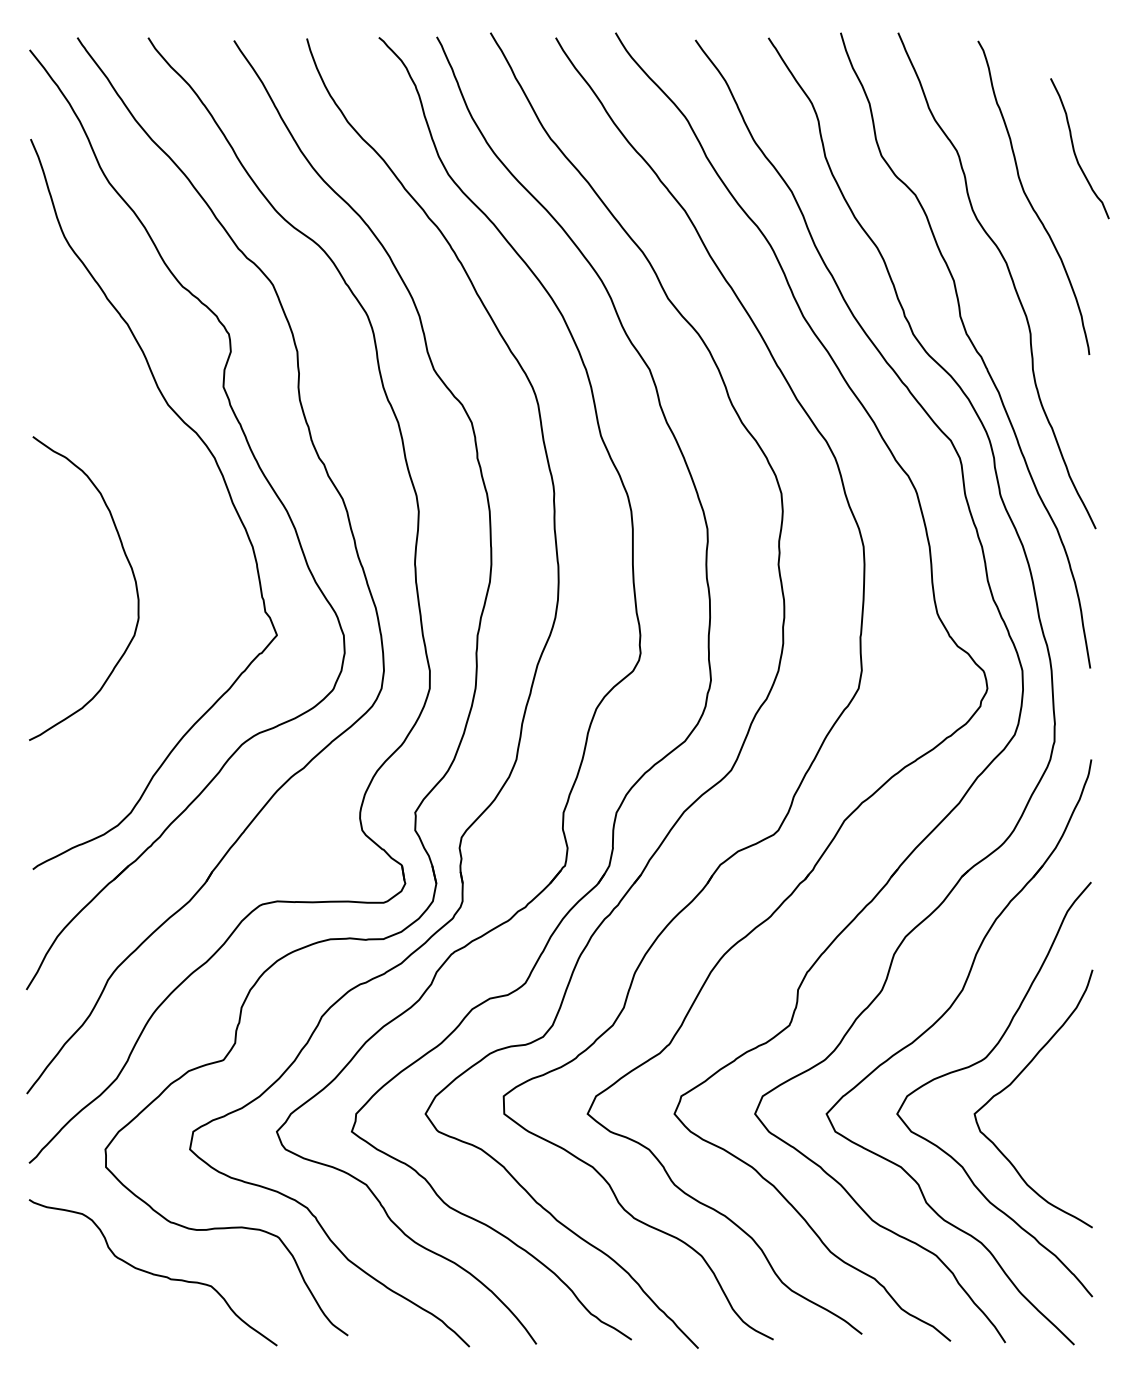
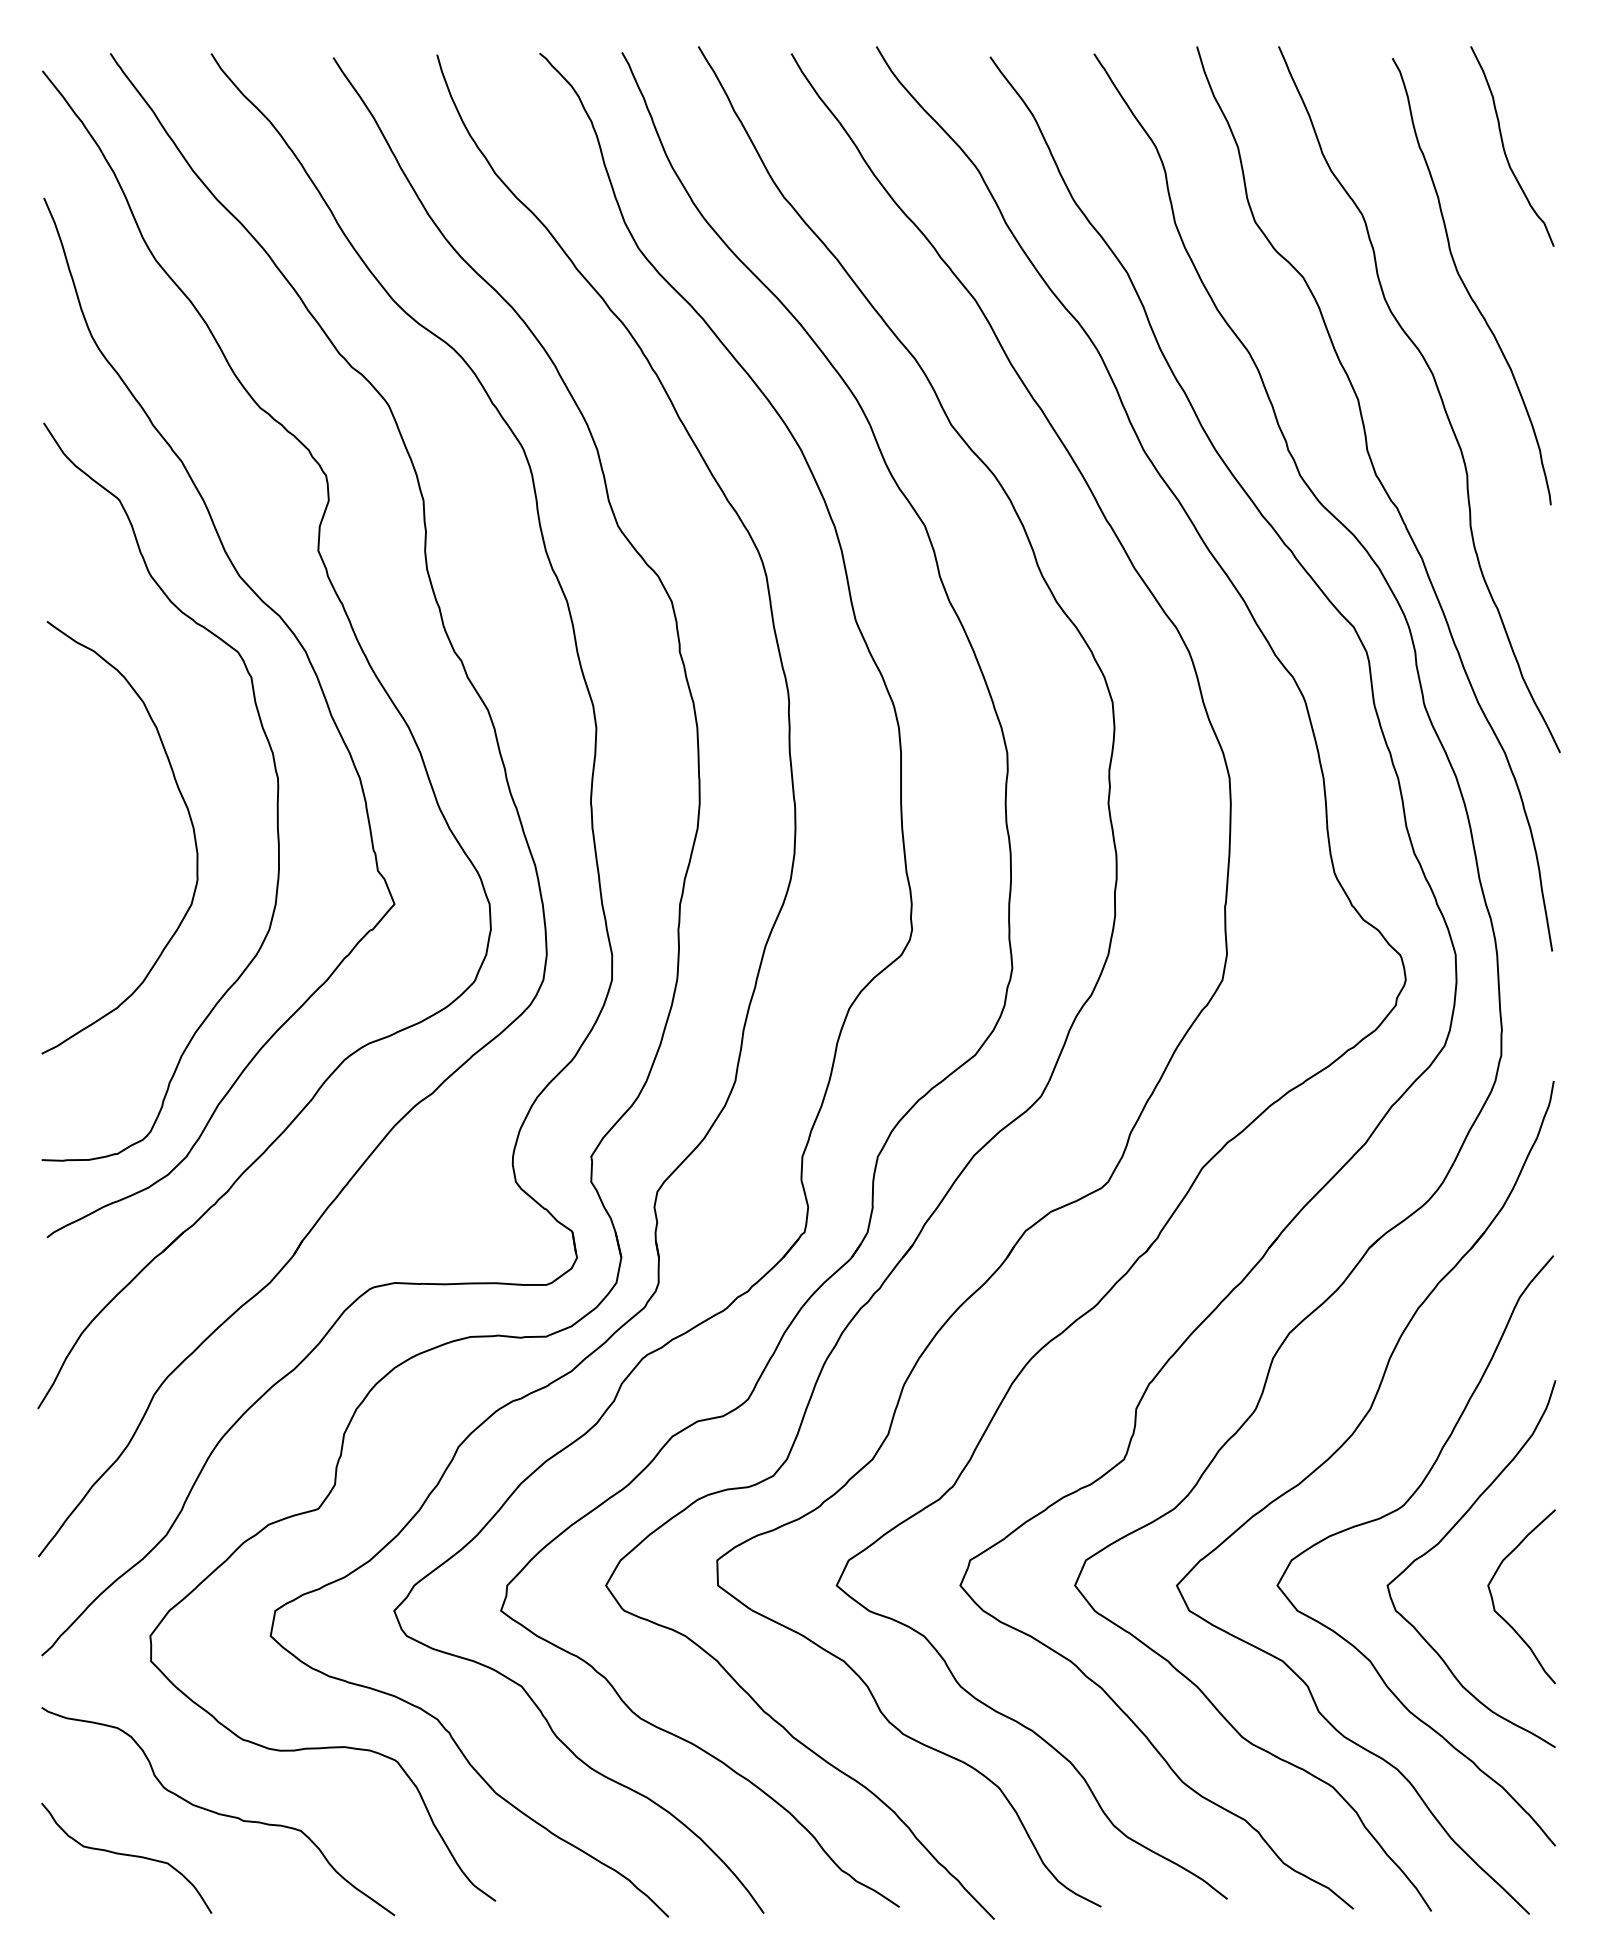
curve: (1074, 148) -> (1504, 146), moved
curve: (192, 540) -> (274, 769), added
curve: (1054, 1134) -> (1501, 1615), added
curve: (88, 1303) -> (126, 1855), added

